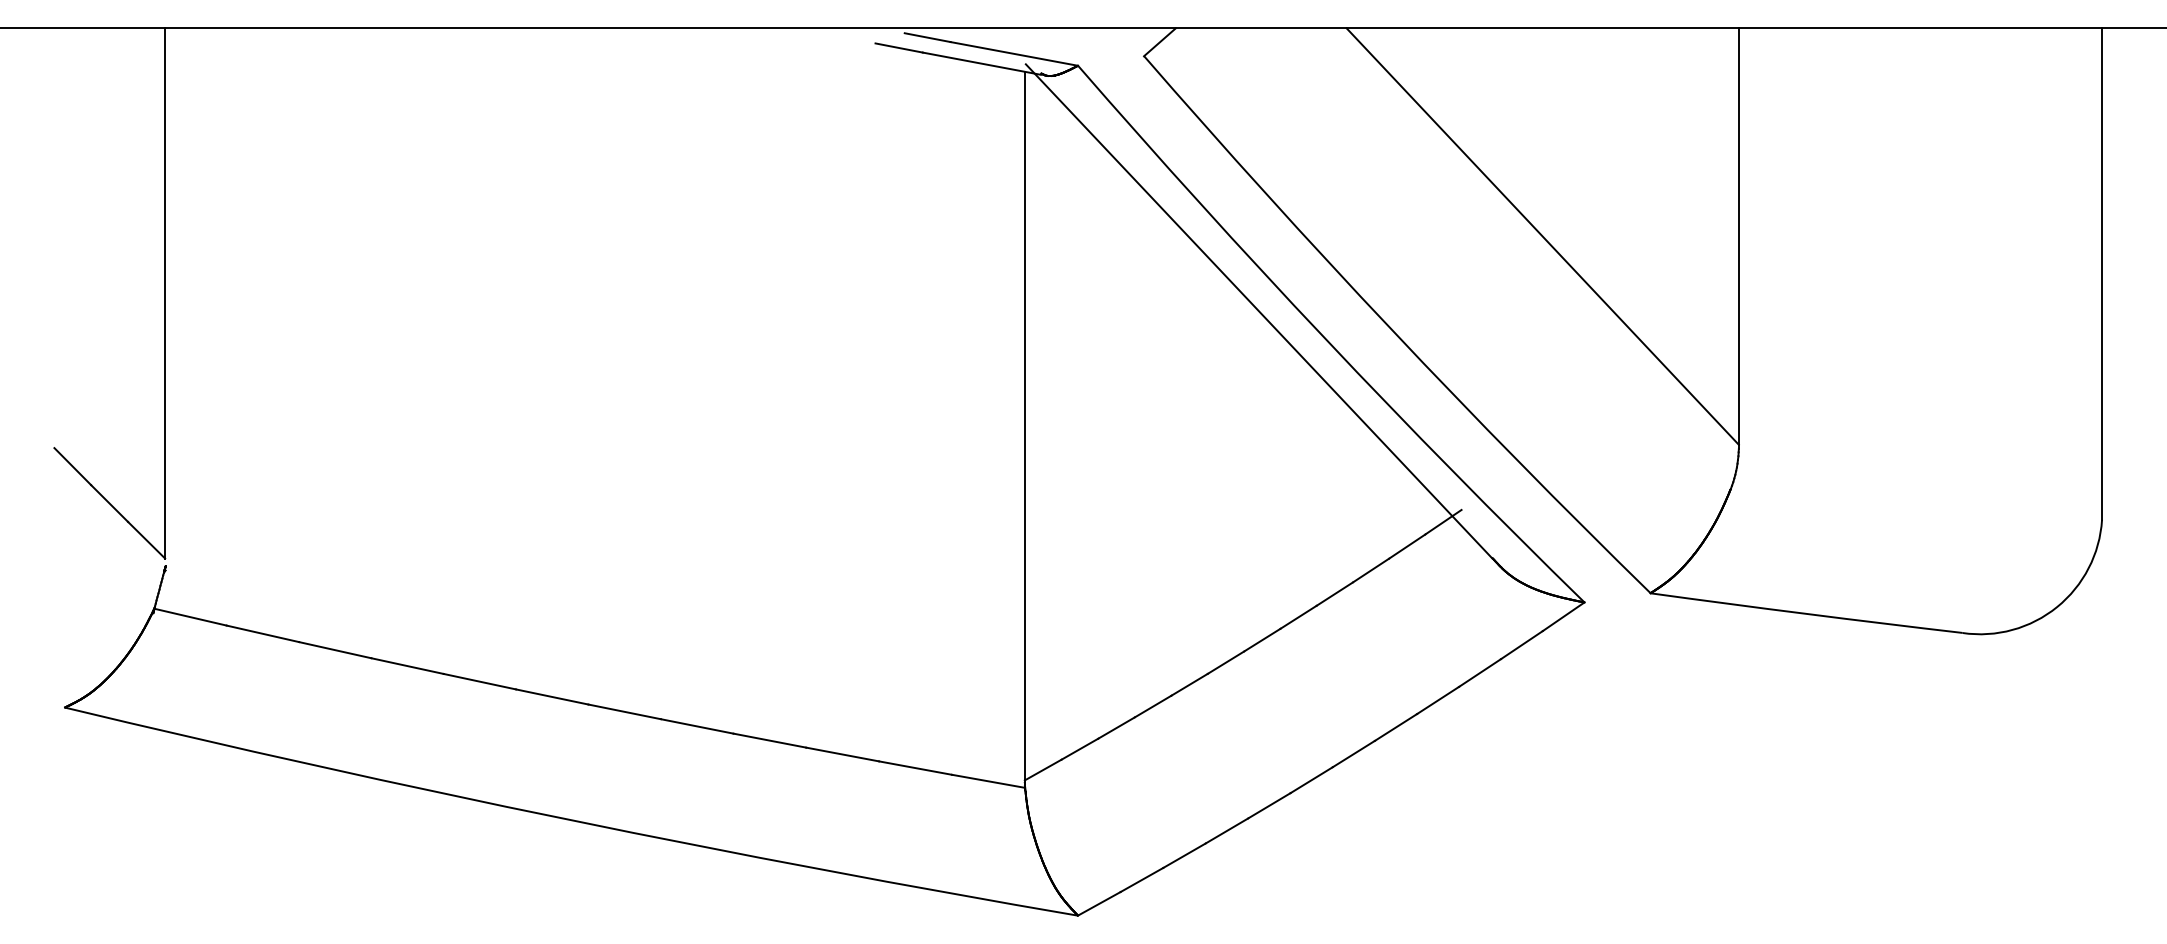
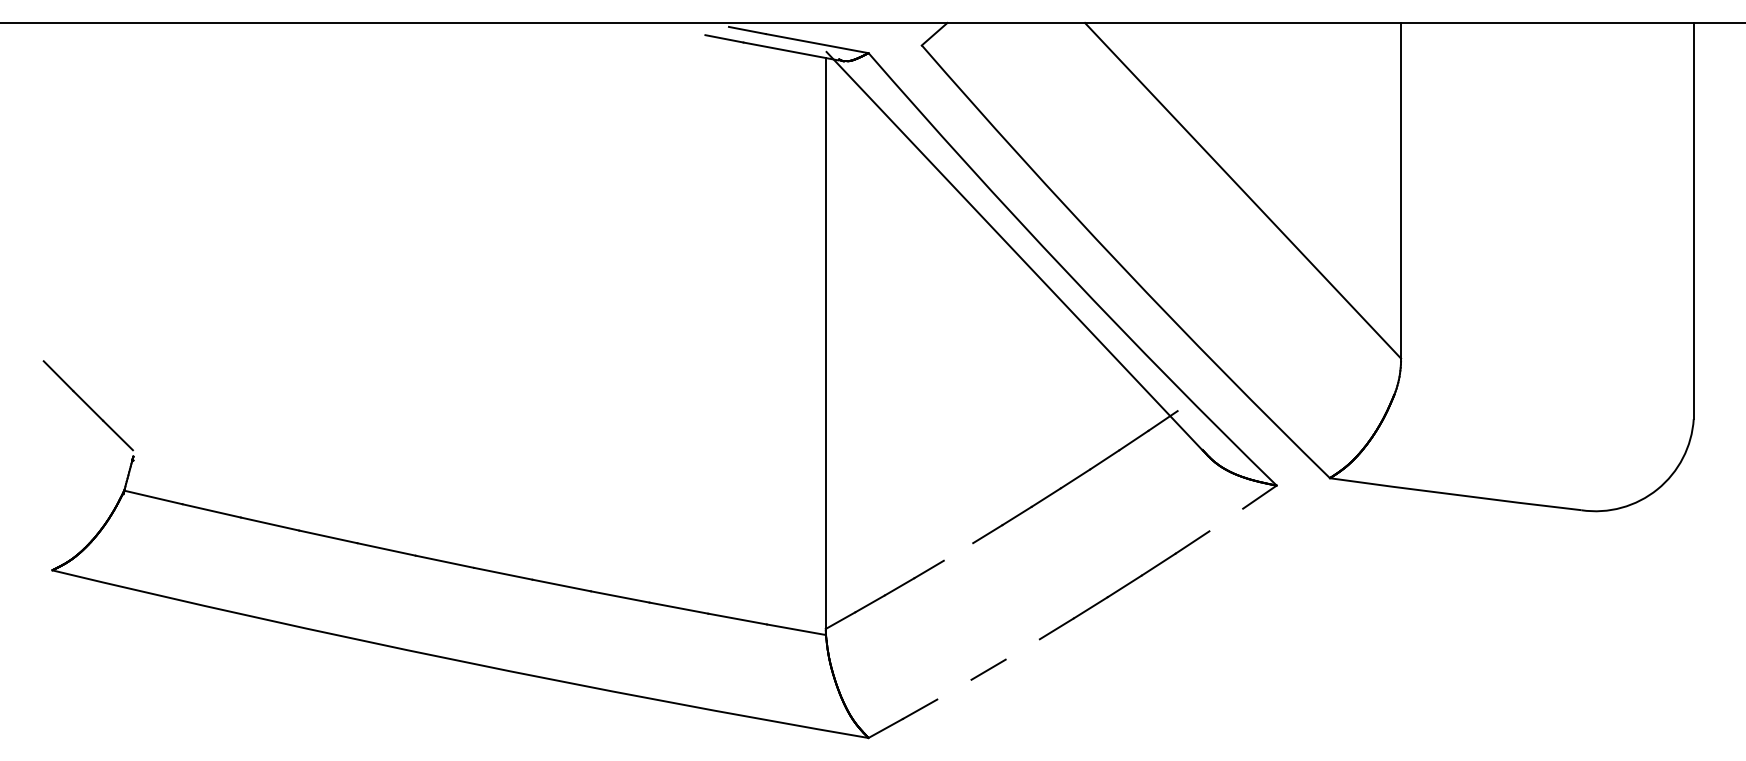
line: (165, 293) -> (133, 236), removed
line: (1521, 645) -> (1225, 520), removed
line: (1189, 684) -> (958, 551), removed
line: (1269, 805) -> (1022, 649), removed
line: (1184, 855) -> (954, 689), removed

